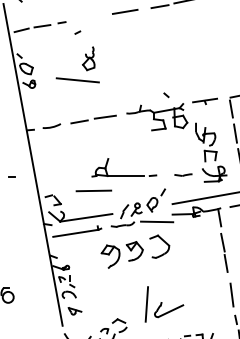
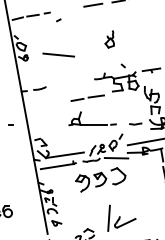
part: (88, 58) -> (109, 39), moved
part: (93, 119) -> (87, 98), moved
line: (93, 190) -> (70, 135), removed

